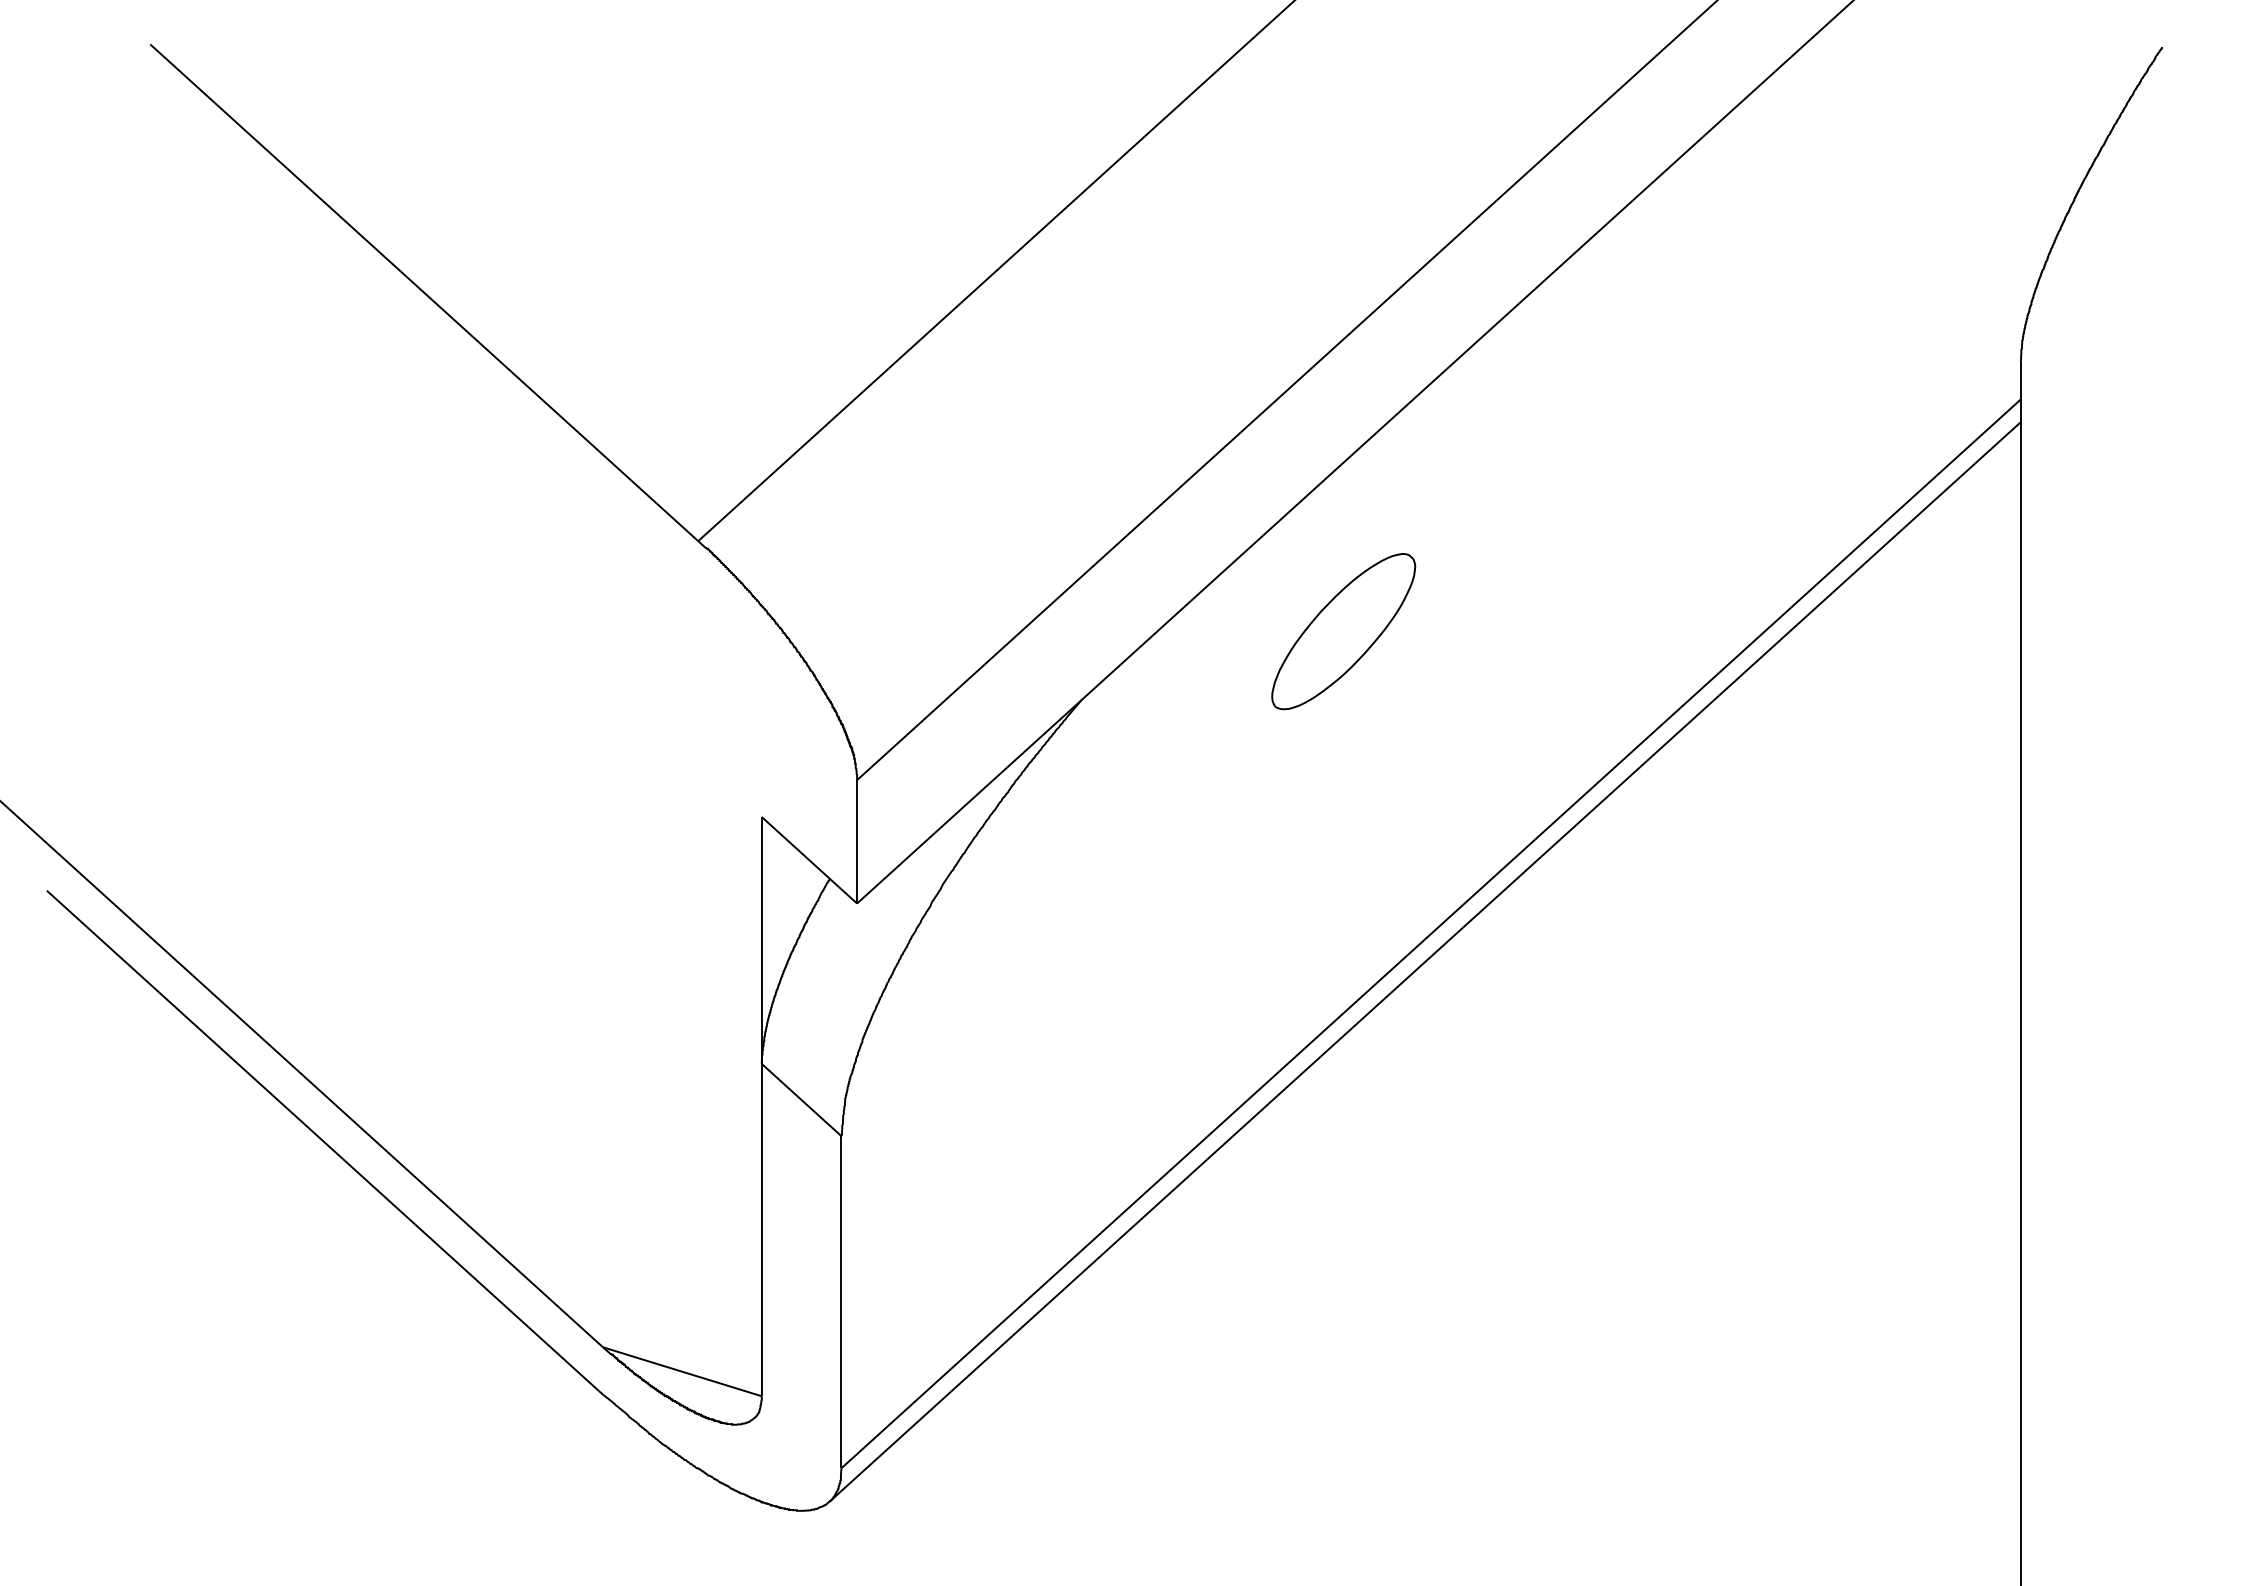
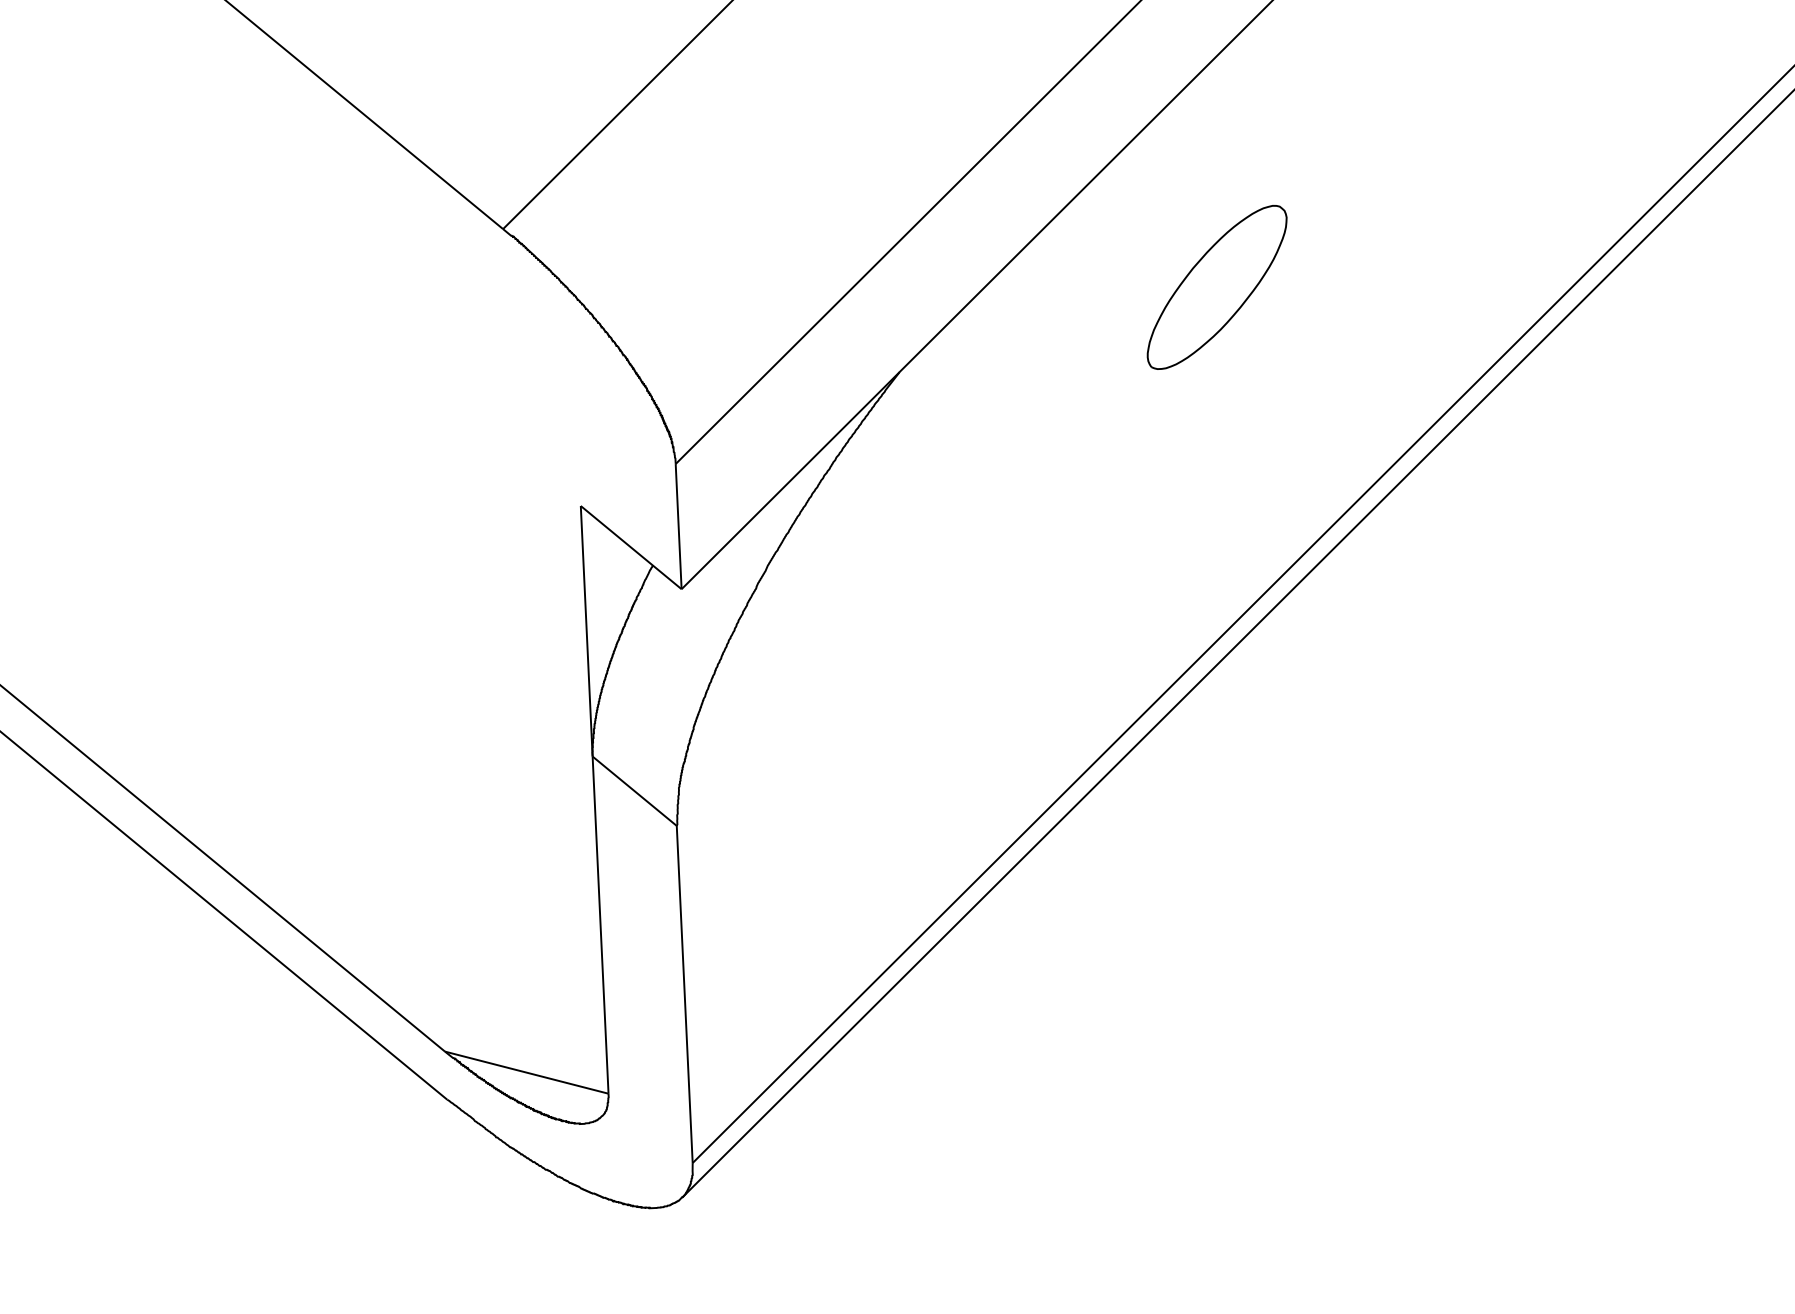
part: (1343, 631) -> (1216, 287), moved

